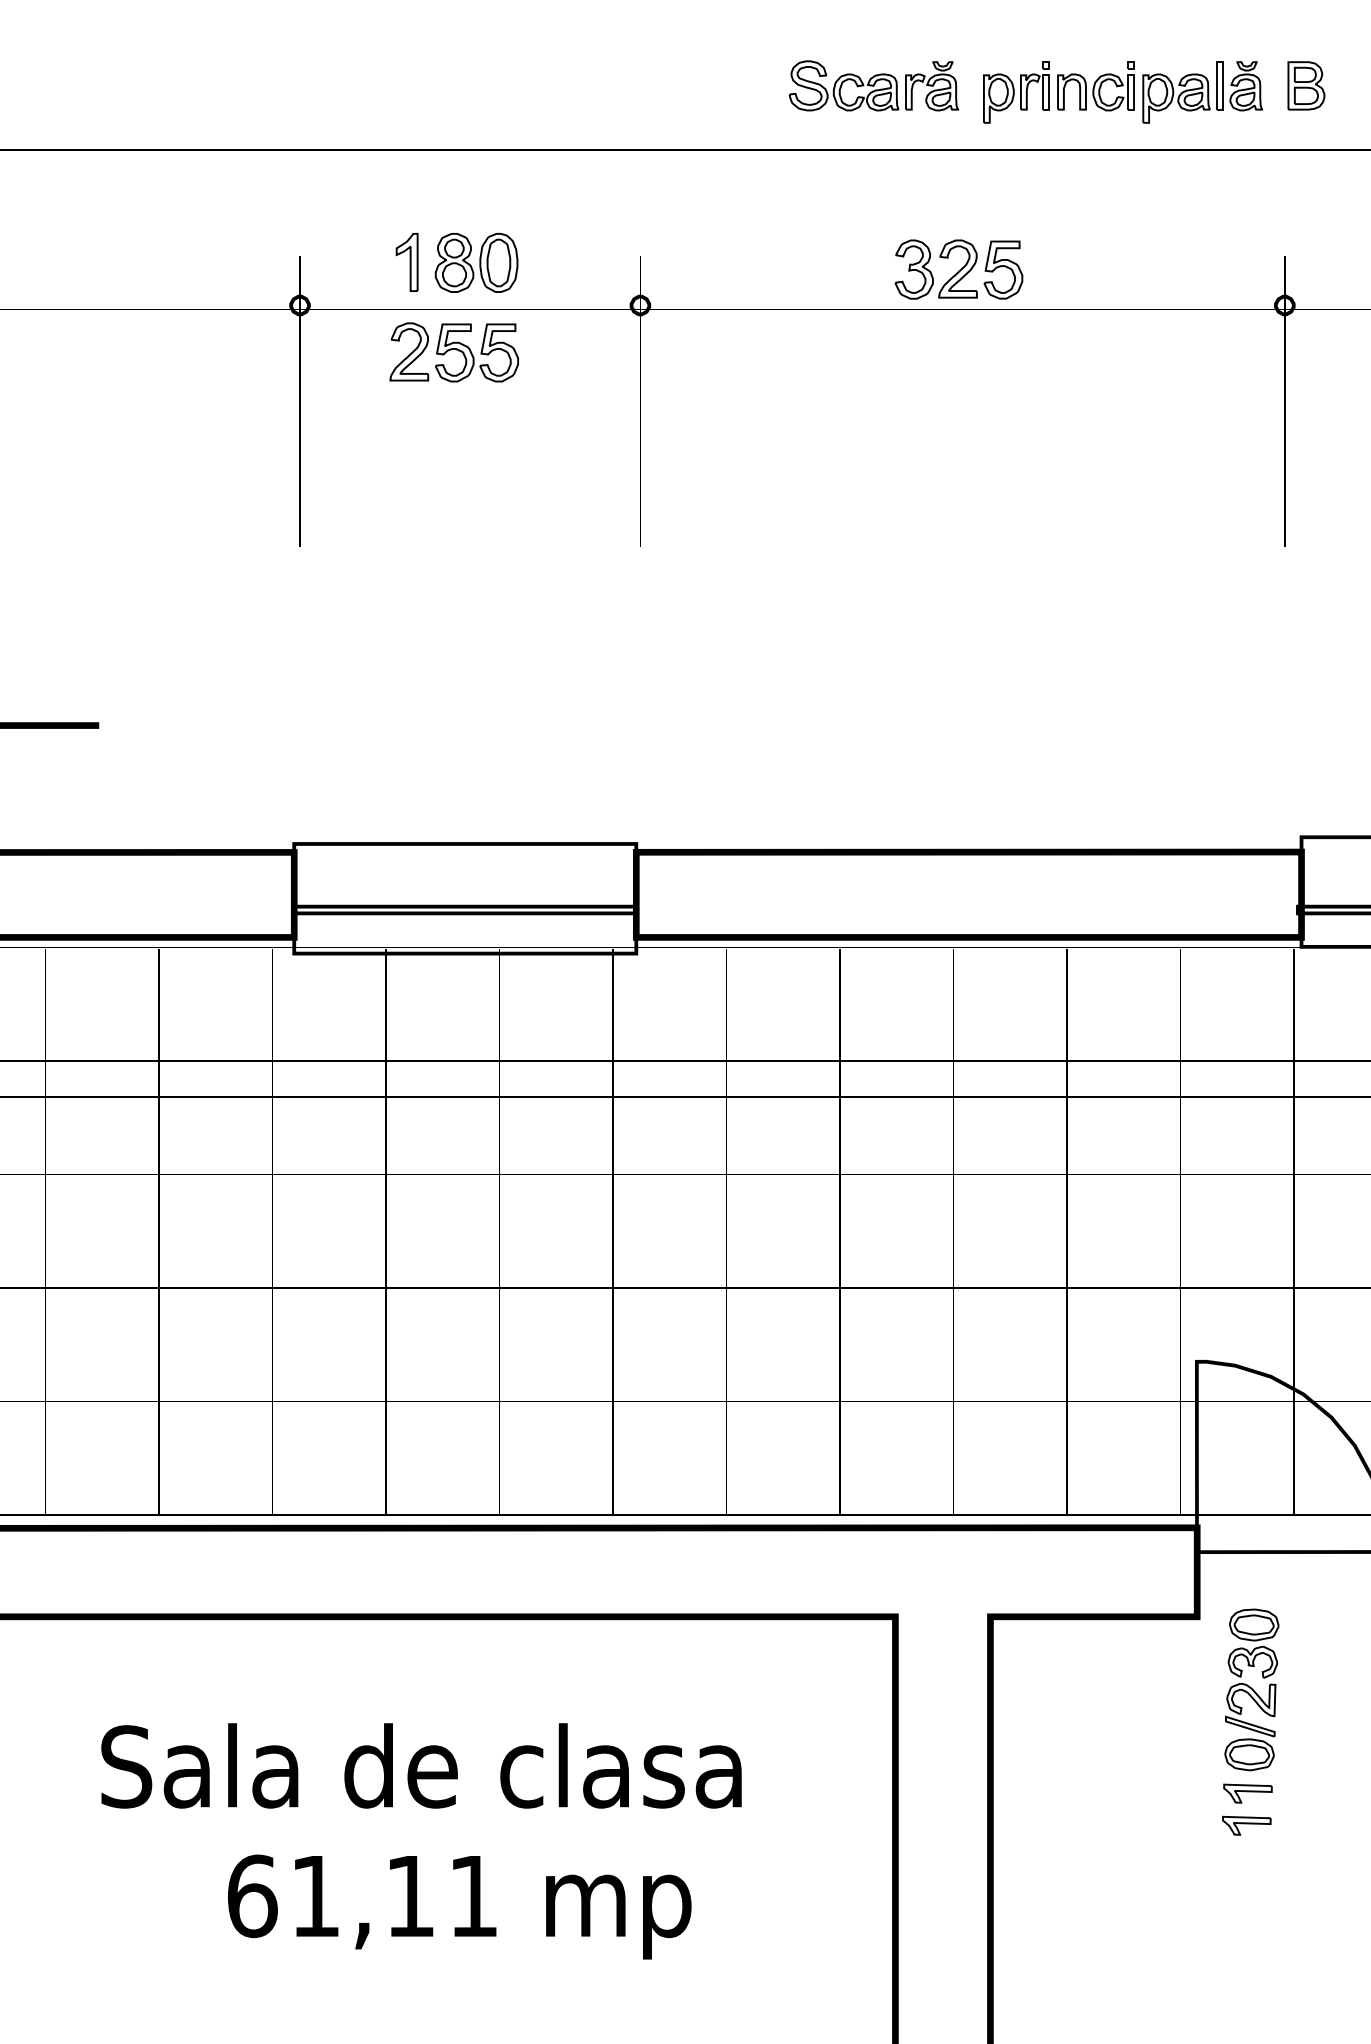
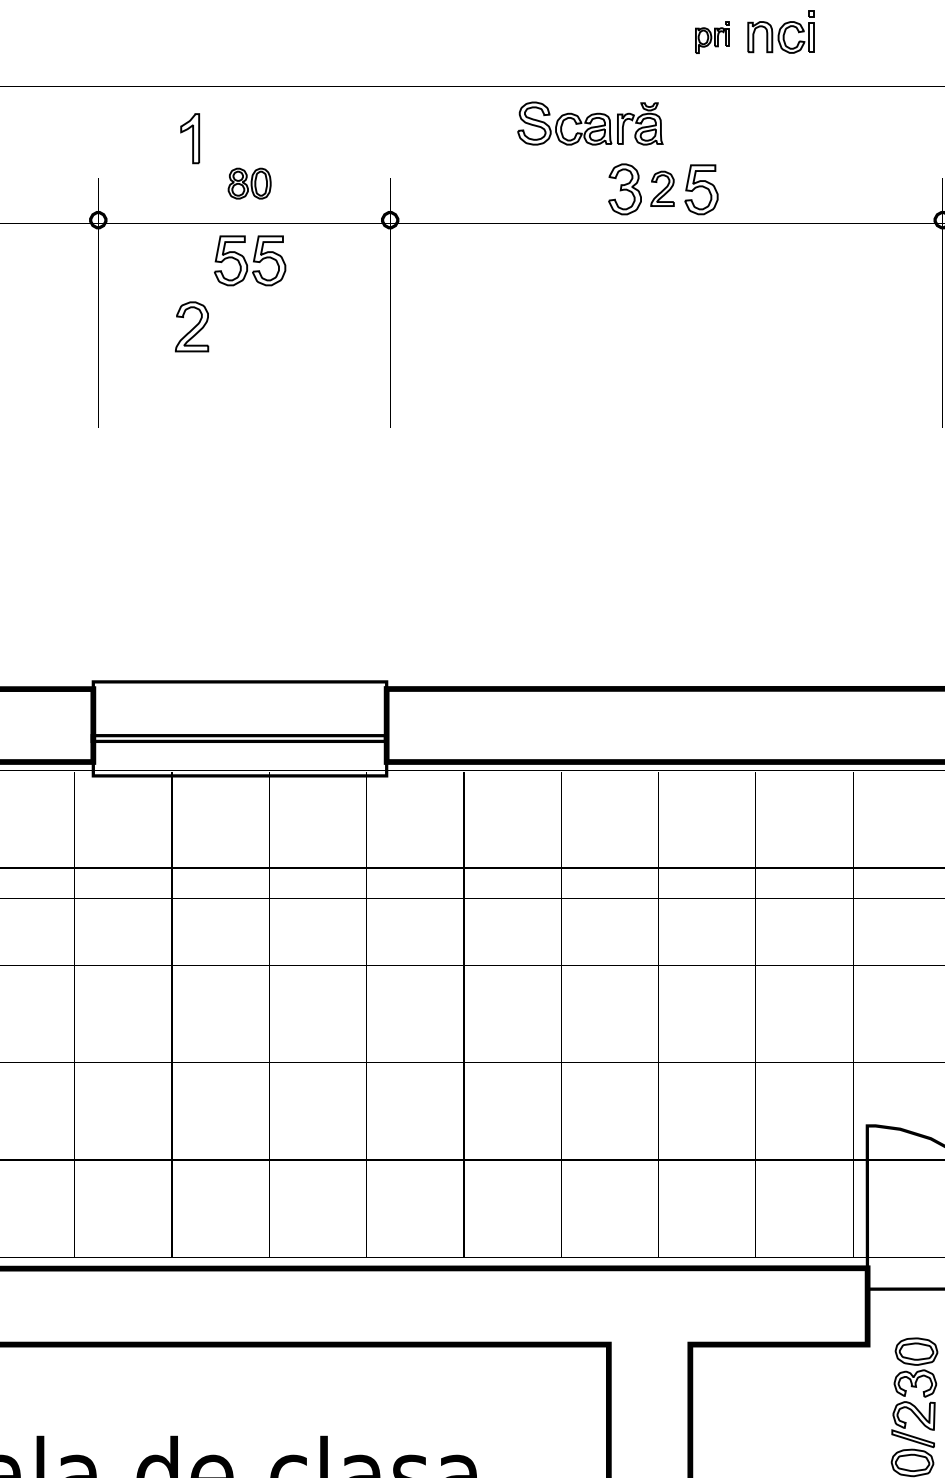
part: (873, 85) -> (590, 123), moved
part: (1016, 92) -> (712, 37), size x0.6
part: (1202, 92) -> (872, 37), removed
part: (406, 262) -> (189, 138), moved
part: (476, 262) -> (249, 183), size x0.6
part: (957, 268) -> (662, 188), size x0.7
part: (409, 351) -> (192, 326), moved

